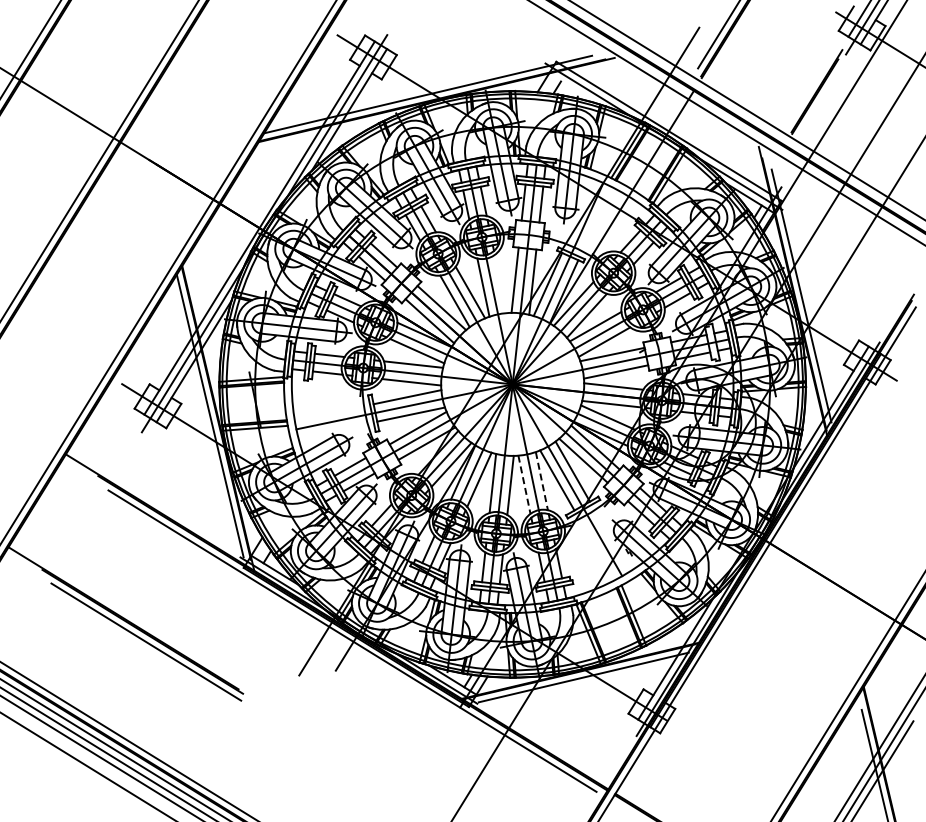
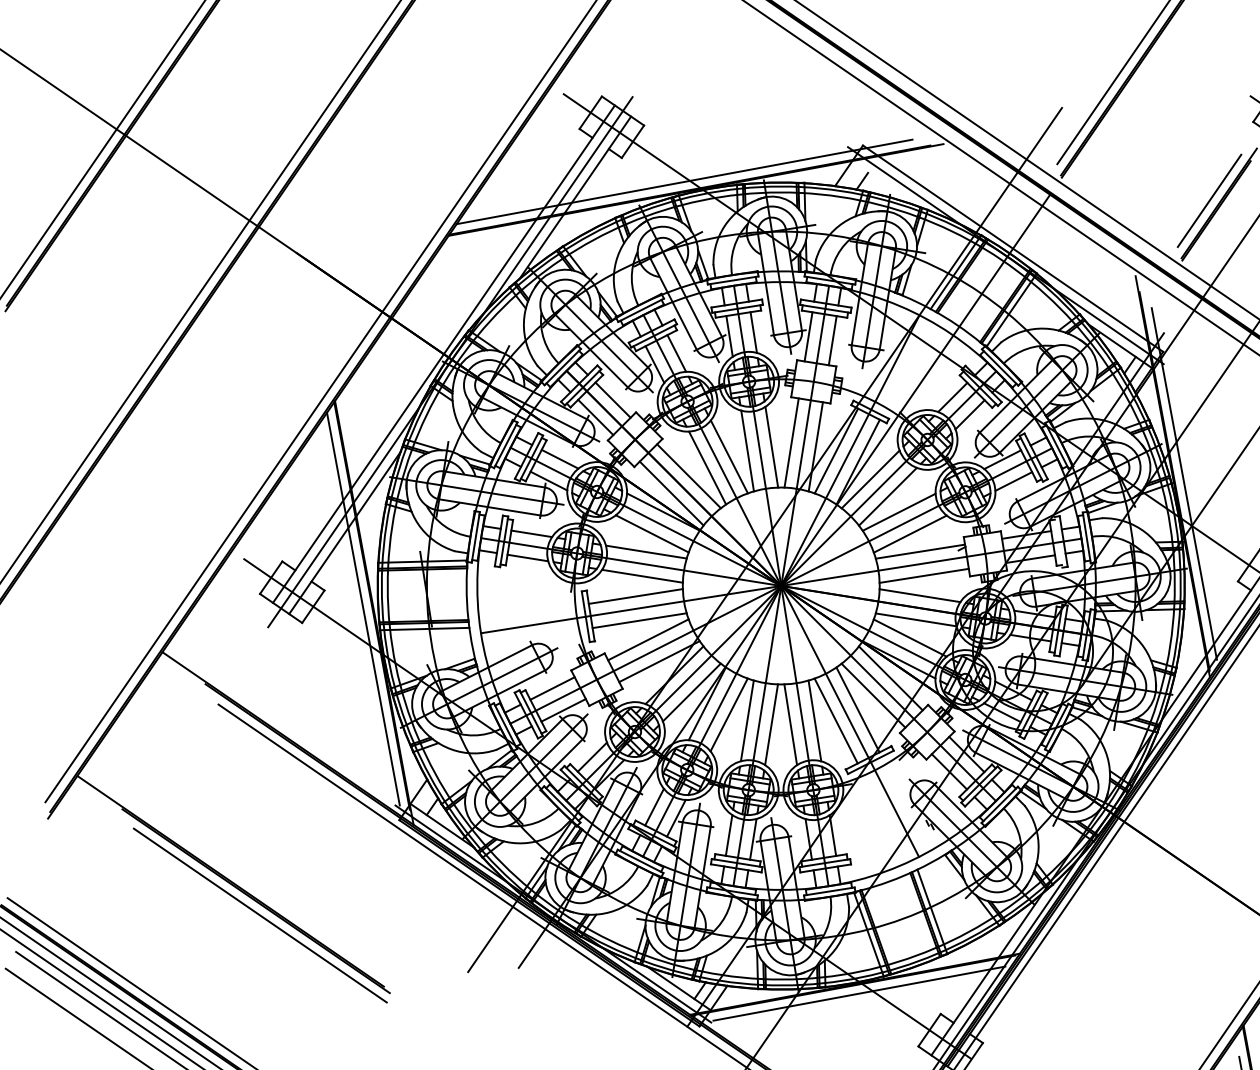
line: (809, 89) -> (1209, 200), added
line: (500, 283) -> (771, 446), added
line: (541, 481) -> (814, 721), dashed -> solid
line: (524, 484) -> (790, 724), dashed -> solid

